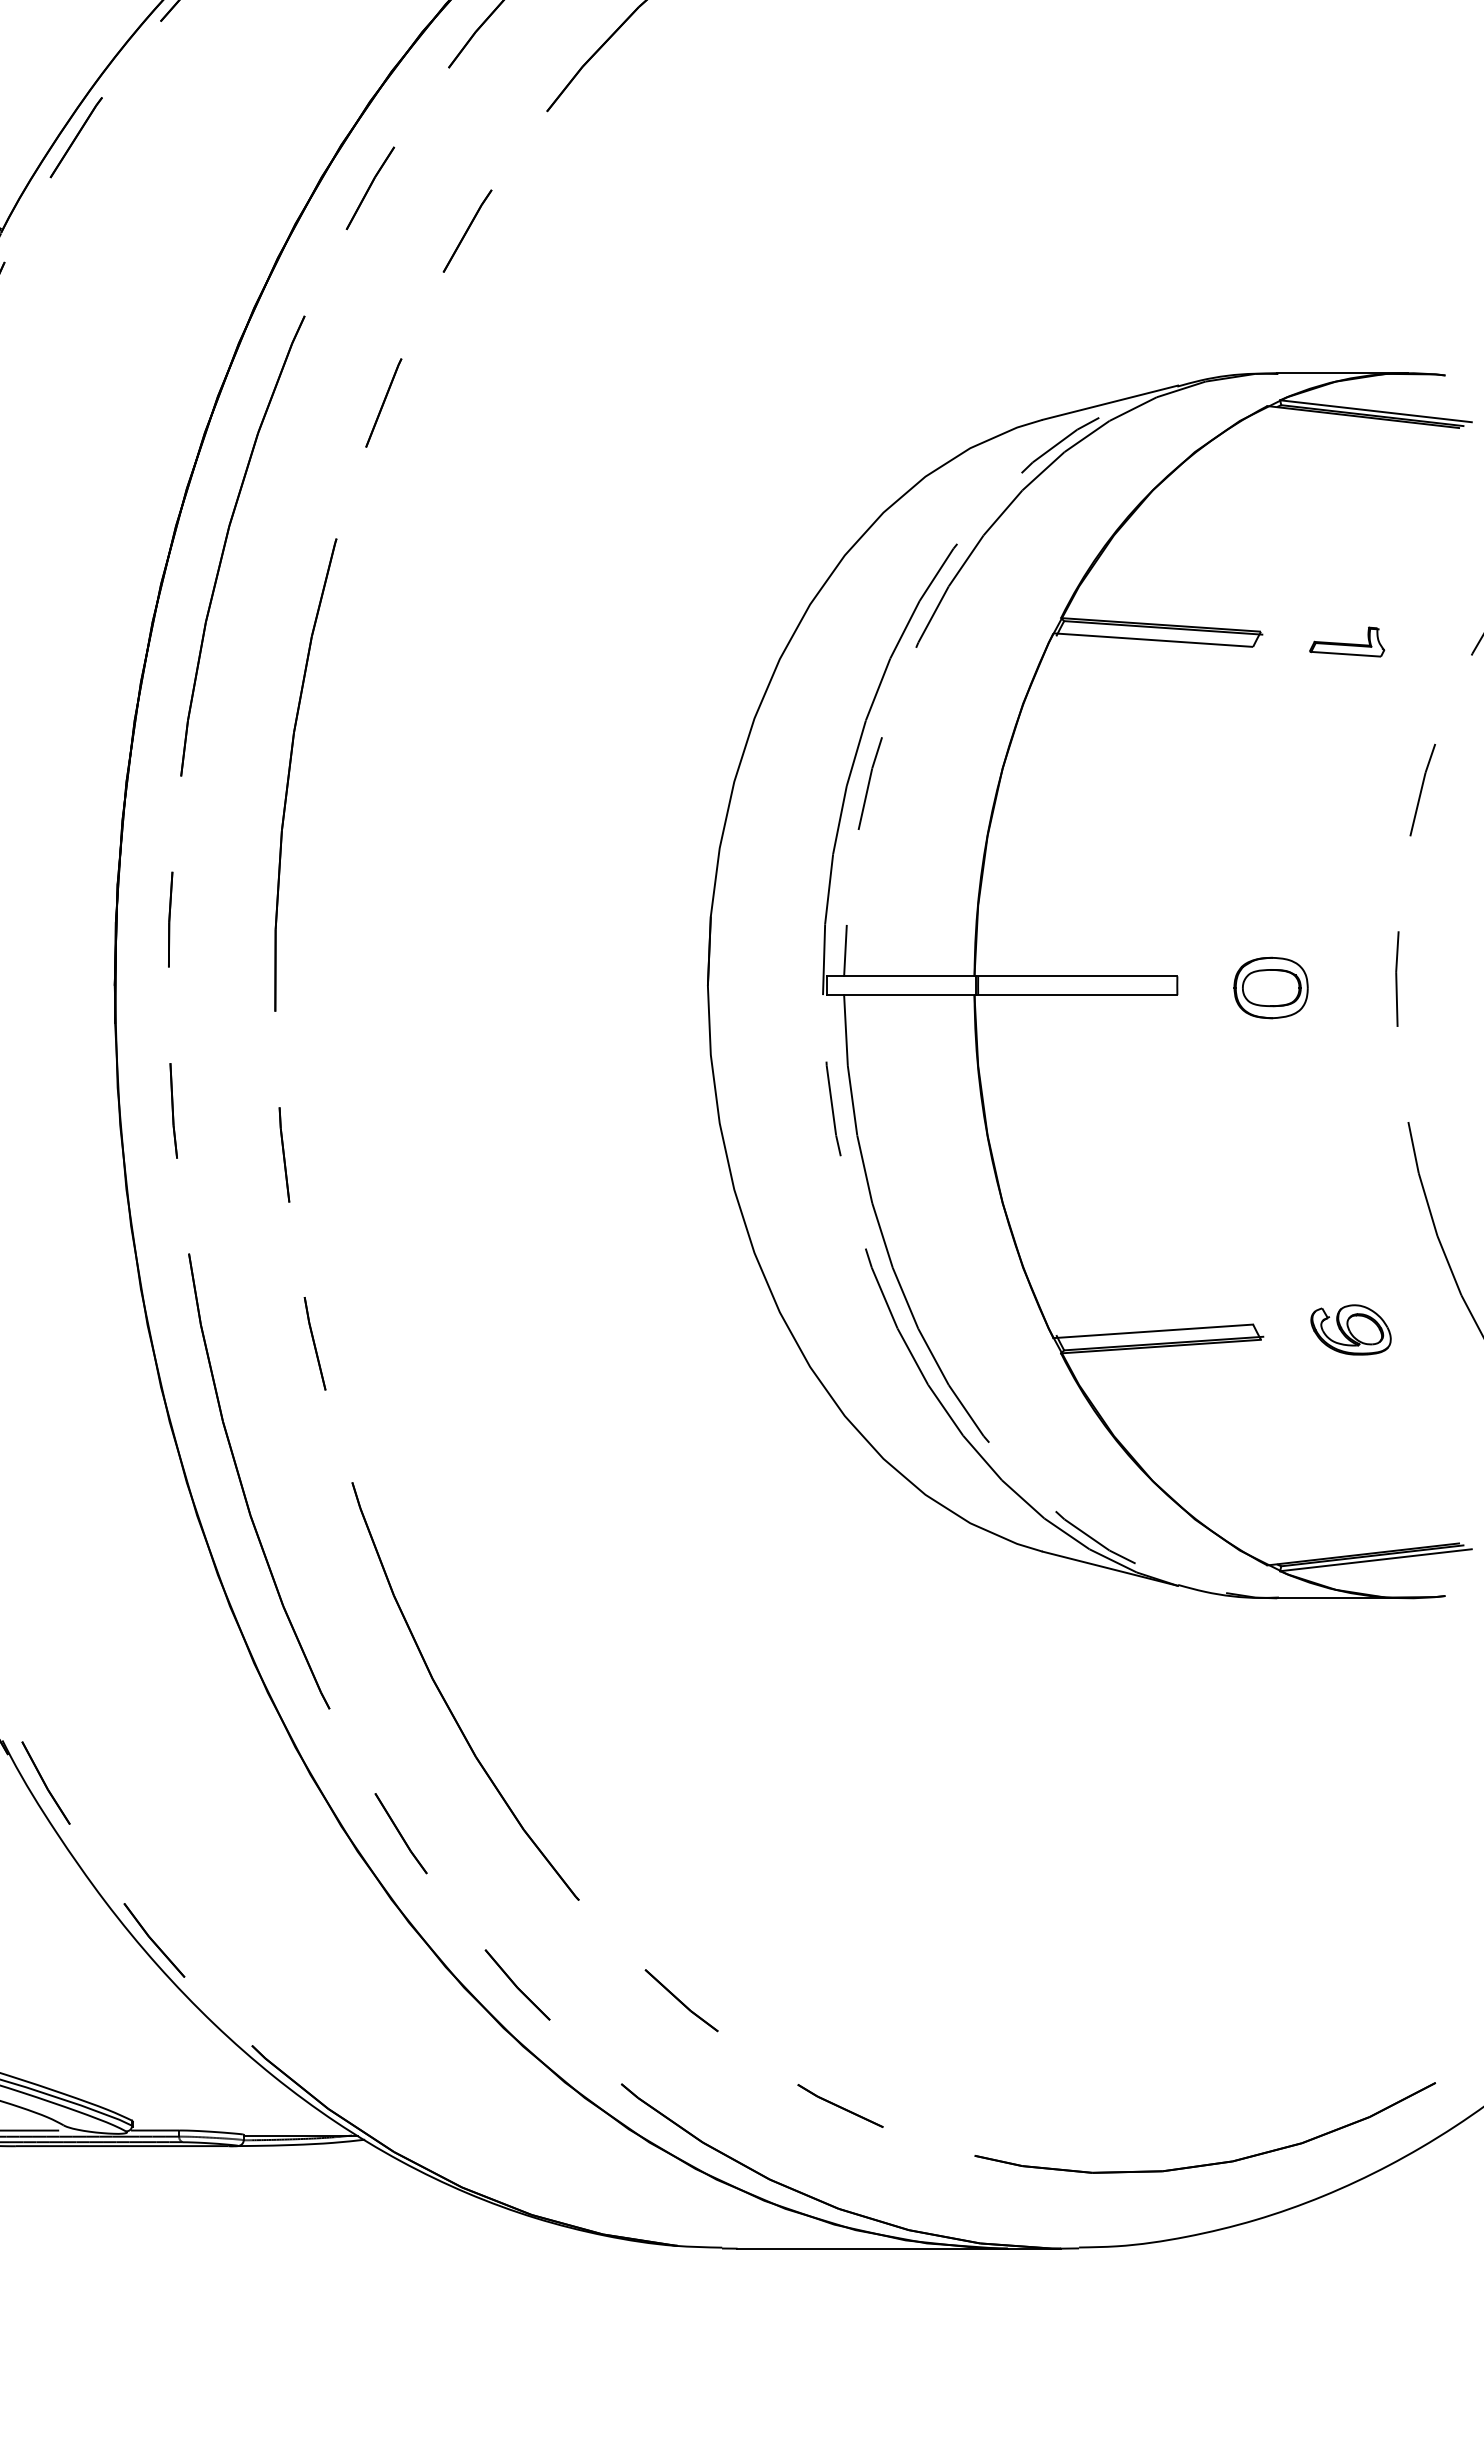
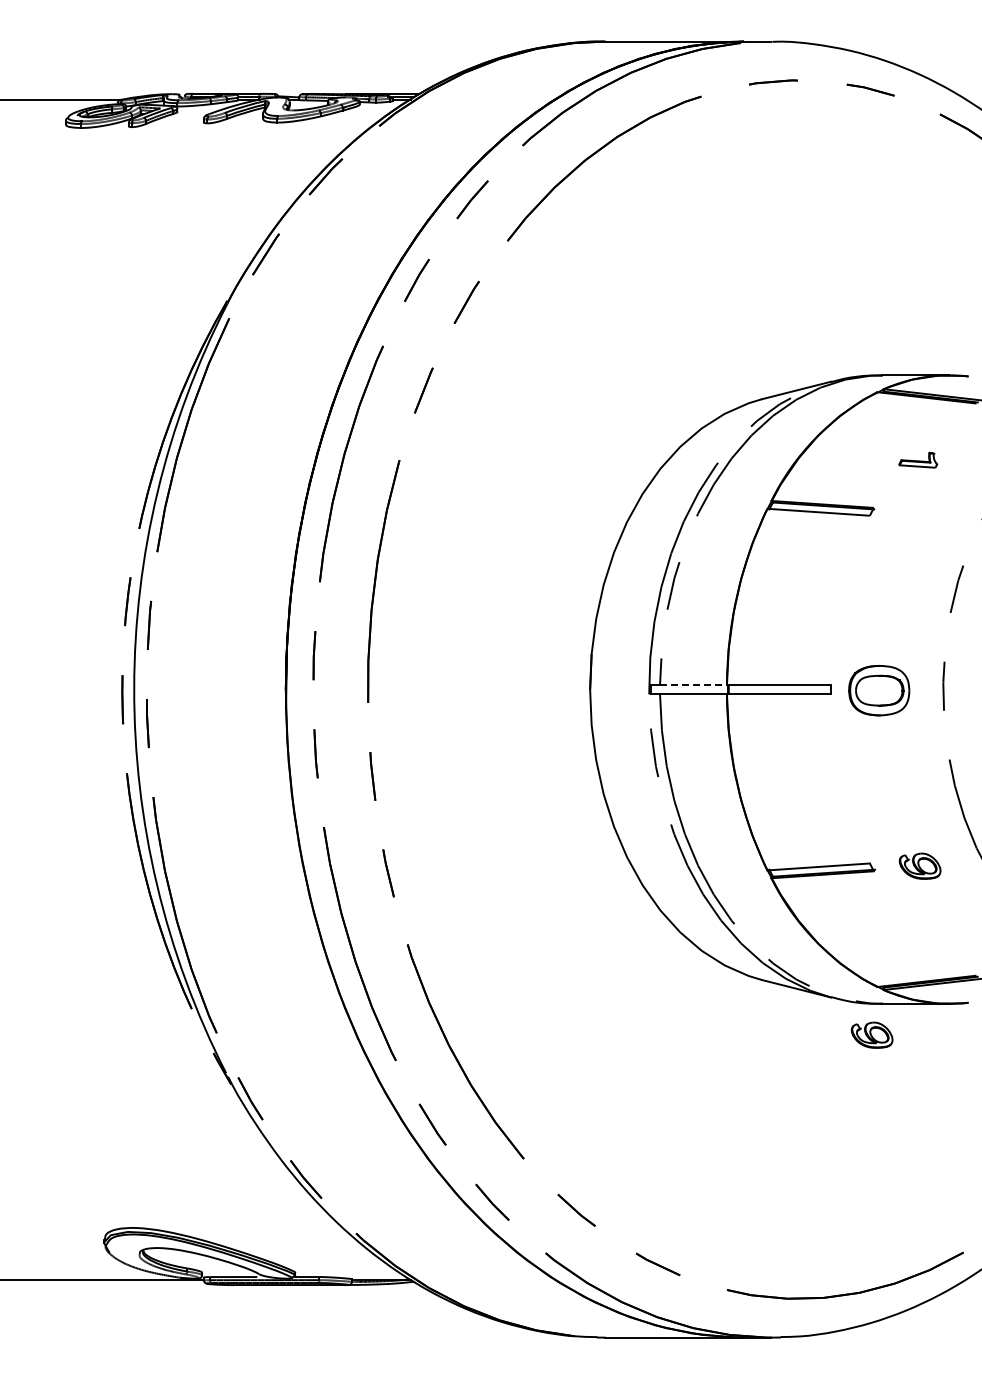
part: (1347, 640) -> (918, 459), moved
line: (909, 975) -> (693, 684), solid -> dashed
part: (1269, 987) -> (878, 690), size x1.6
part: (1256, 1657) -> (871, 1034), added

